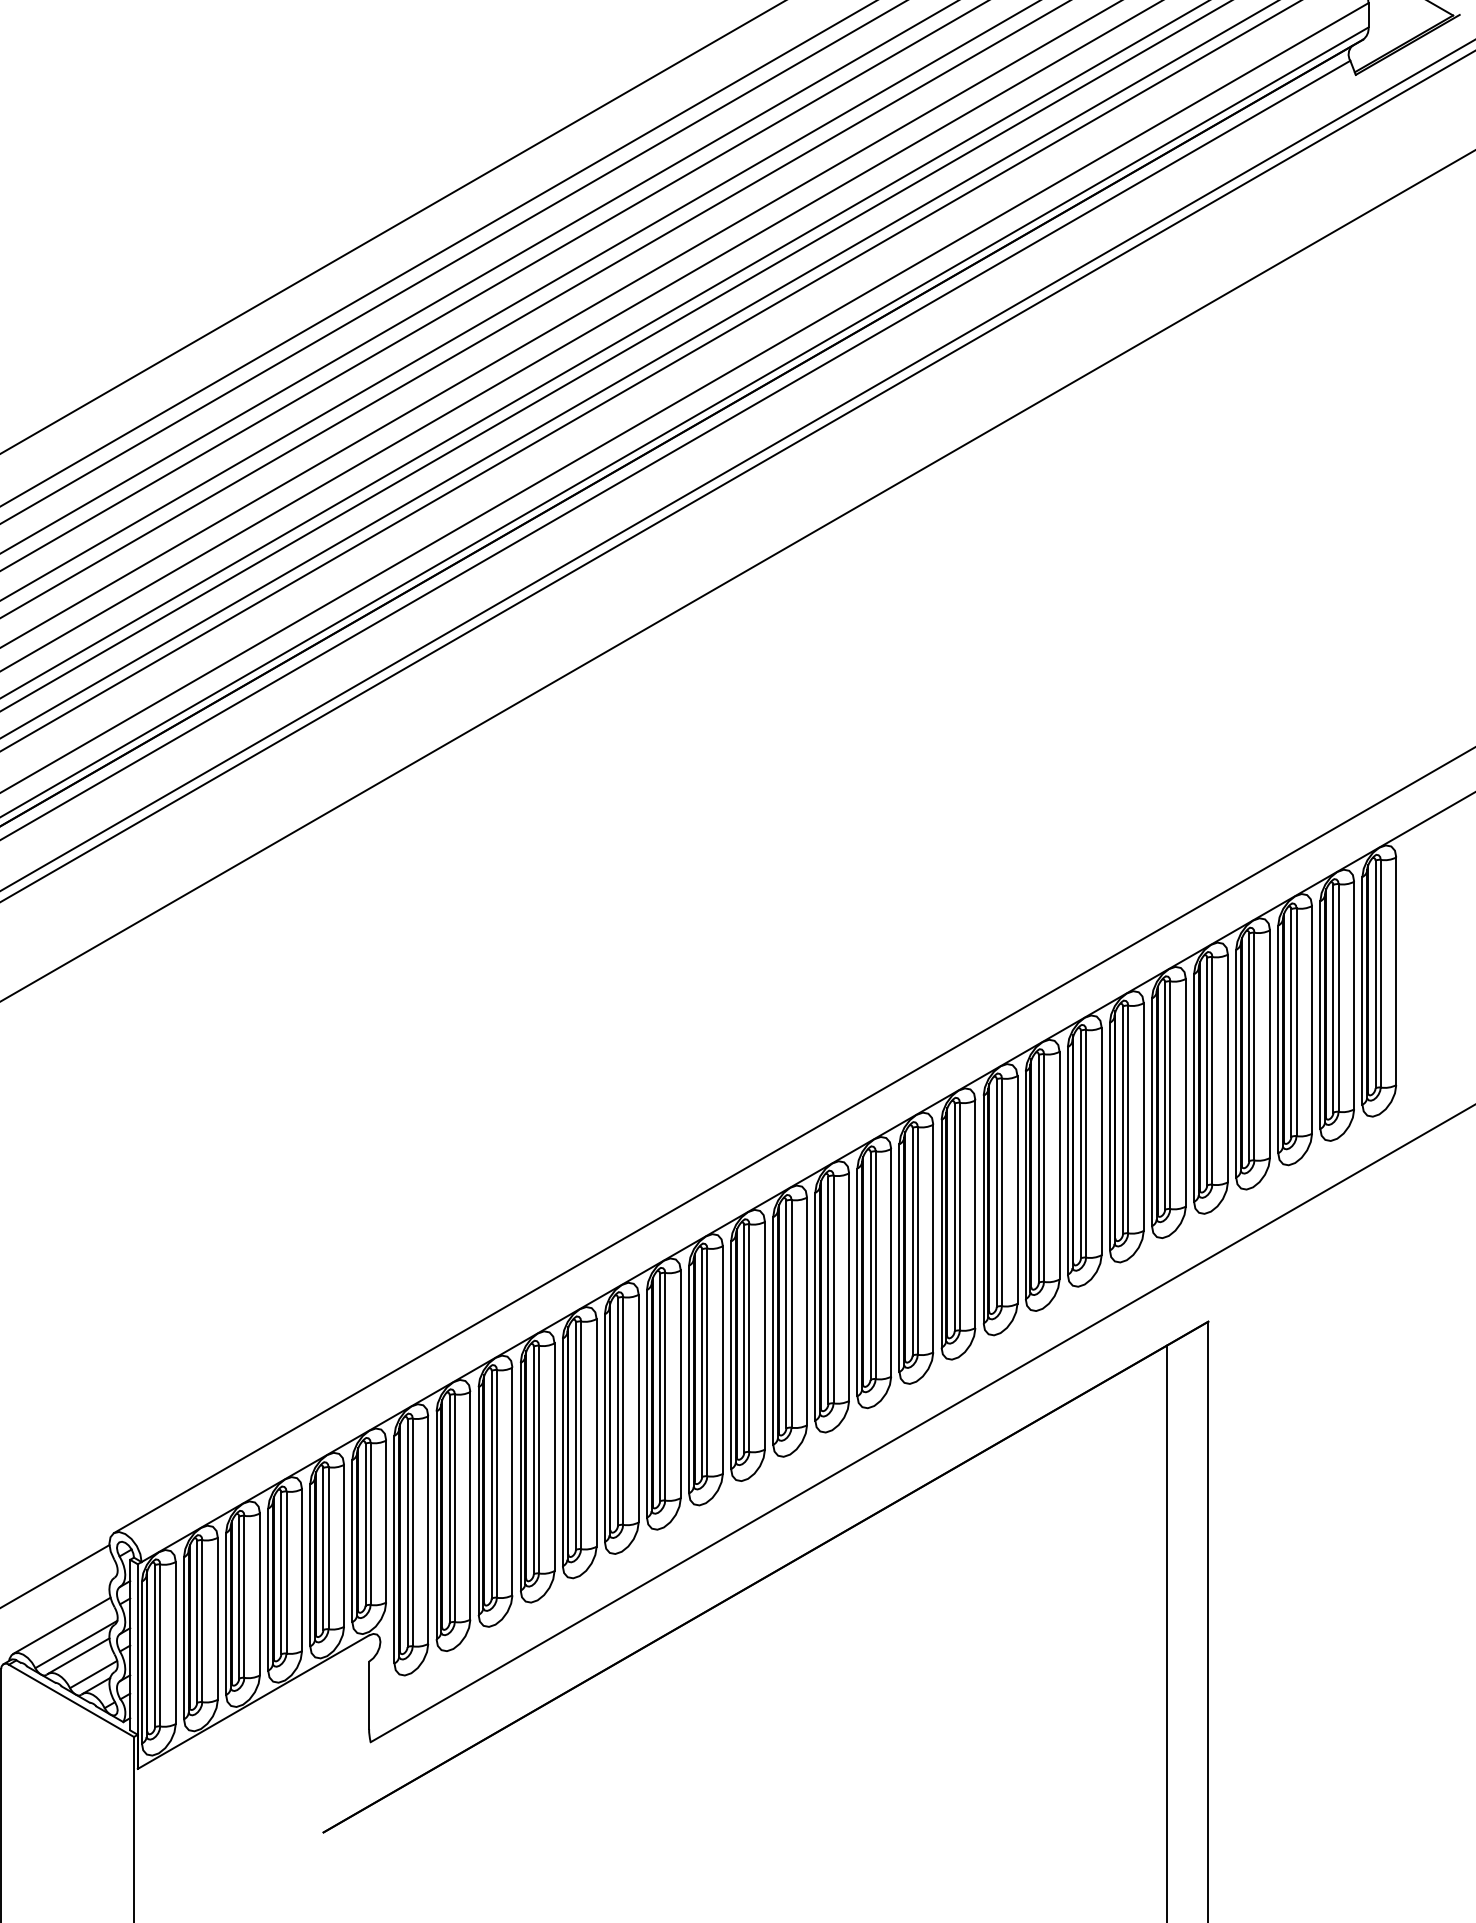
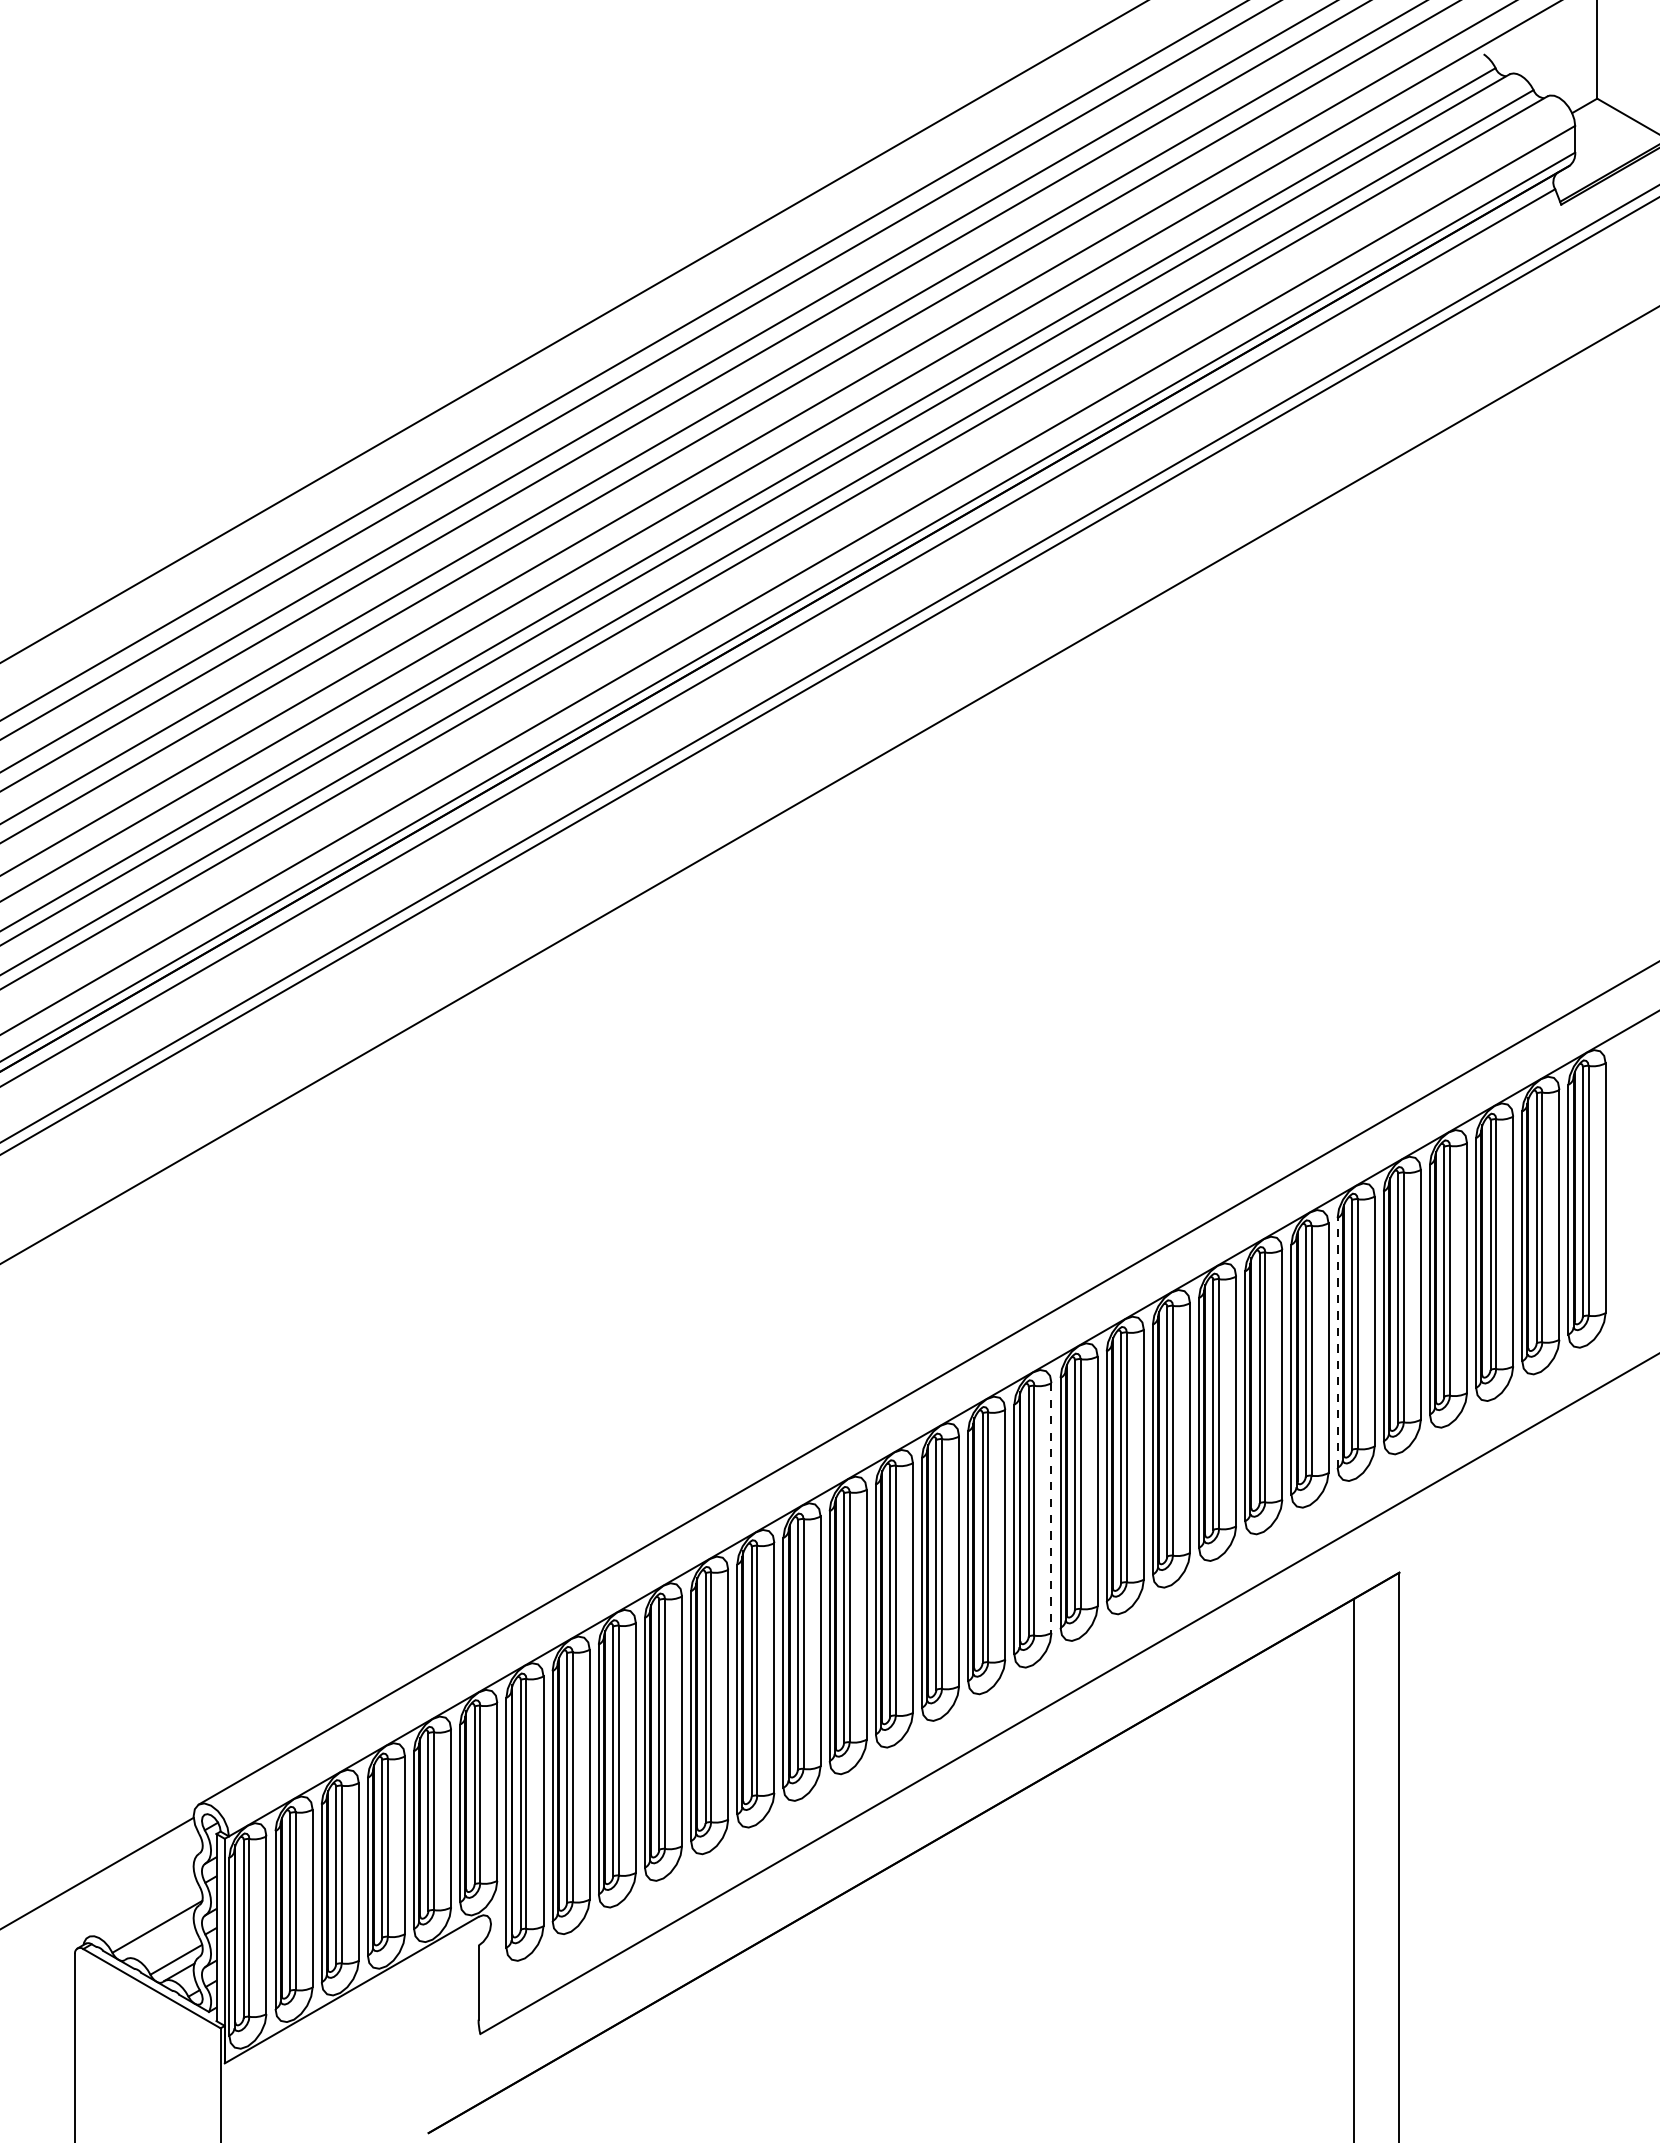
line: (1151, 1111) -> (1337, 1342), solid -> dashed
line: (891, 1263) -> (1051, 1508), solid -> dashed
line: (61, 1625) -> (141, 1906), removed
line: (78, 1656) -> (159, 1939), removed

